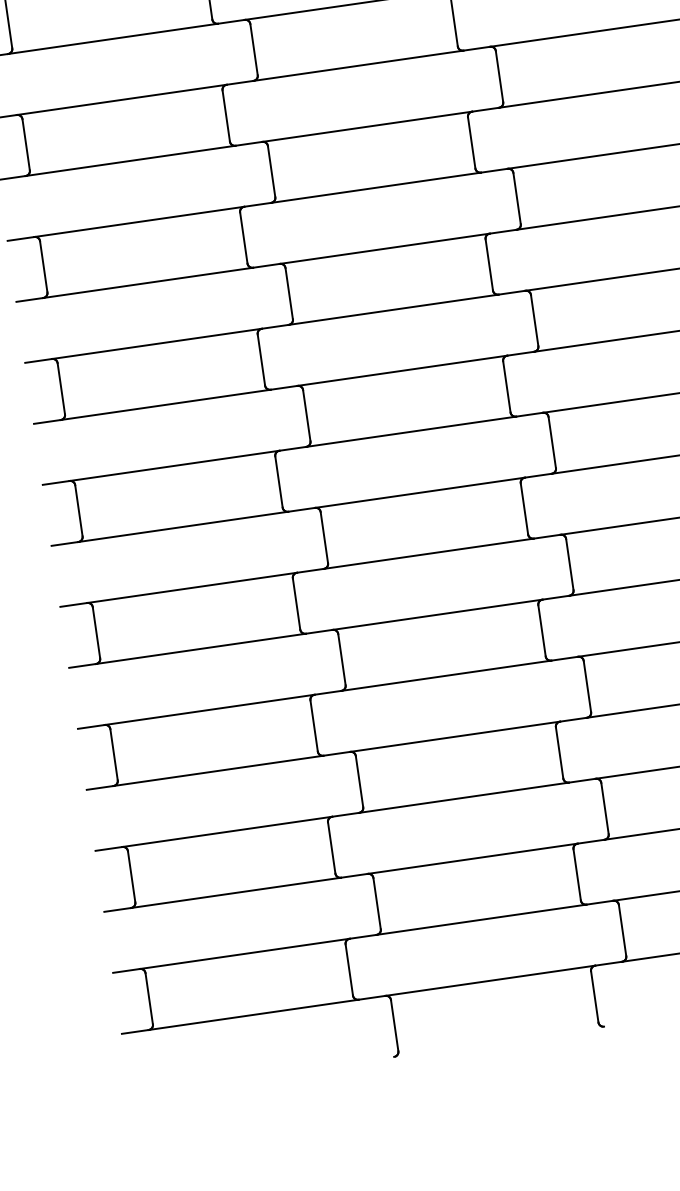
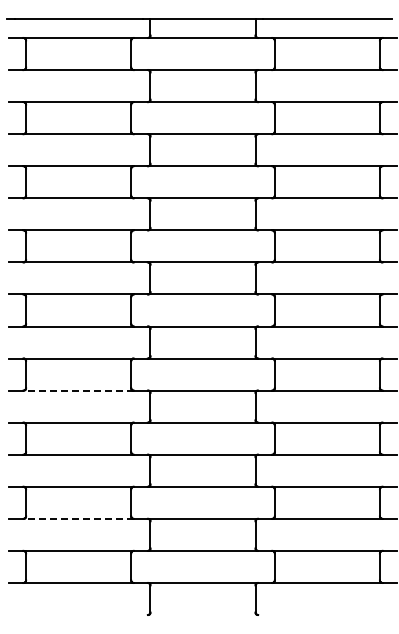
line: (200, 648) -> (78, 390), solid -> dashed
line: (235, 892) -> (78, 518), solid -> dashed

